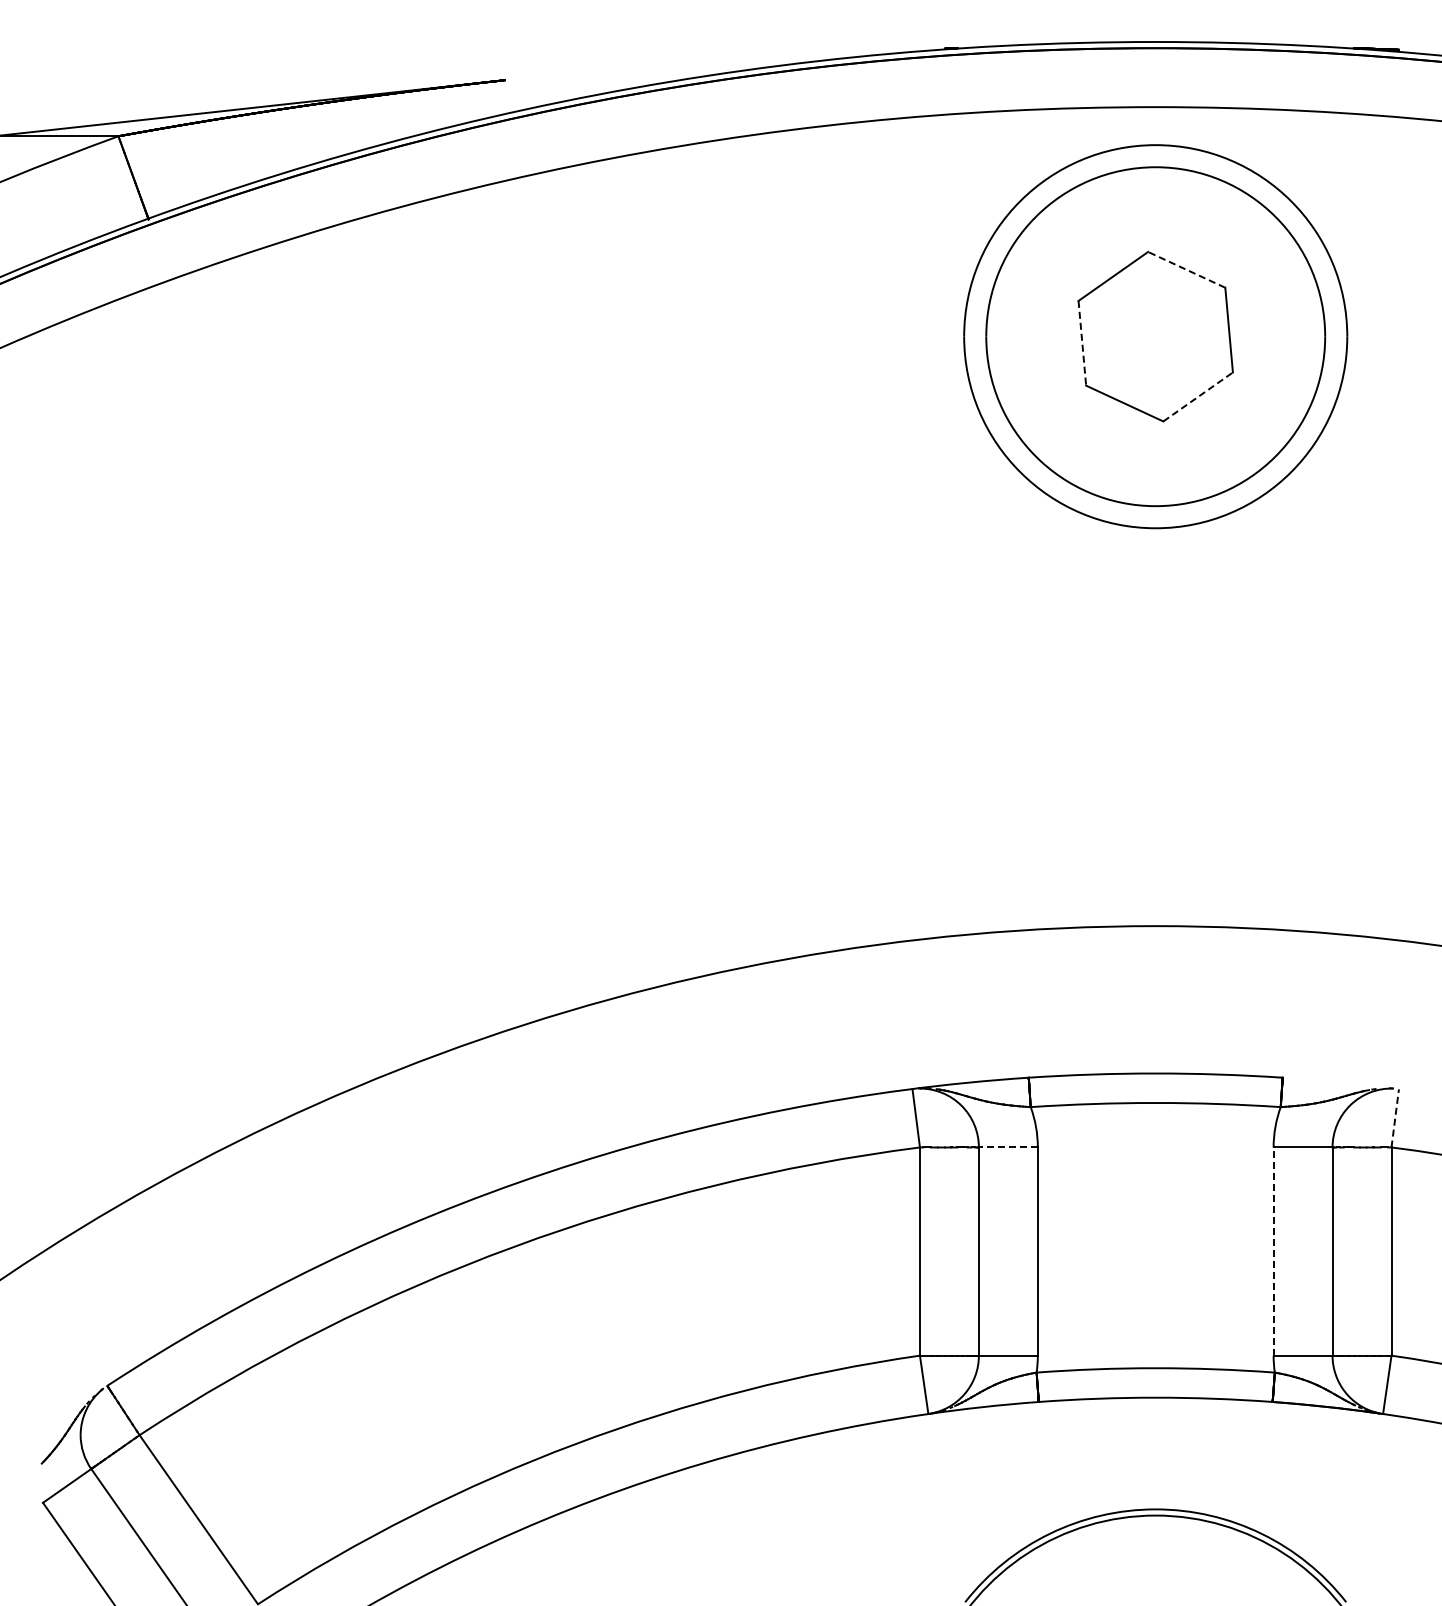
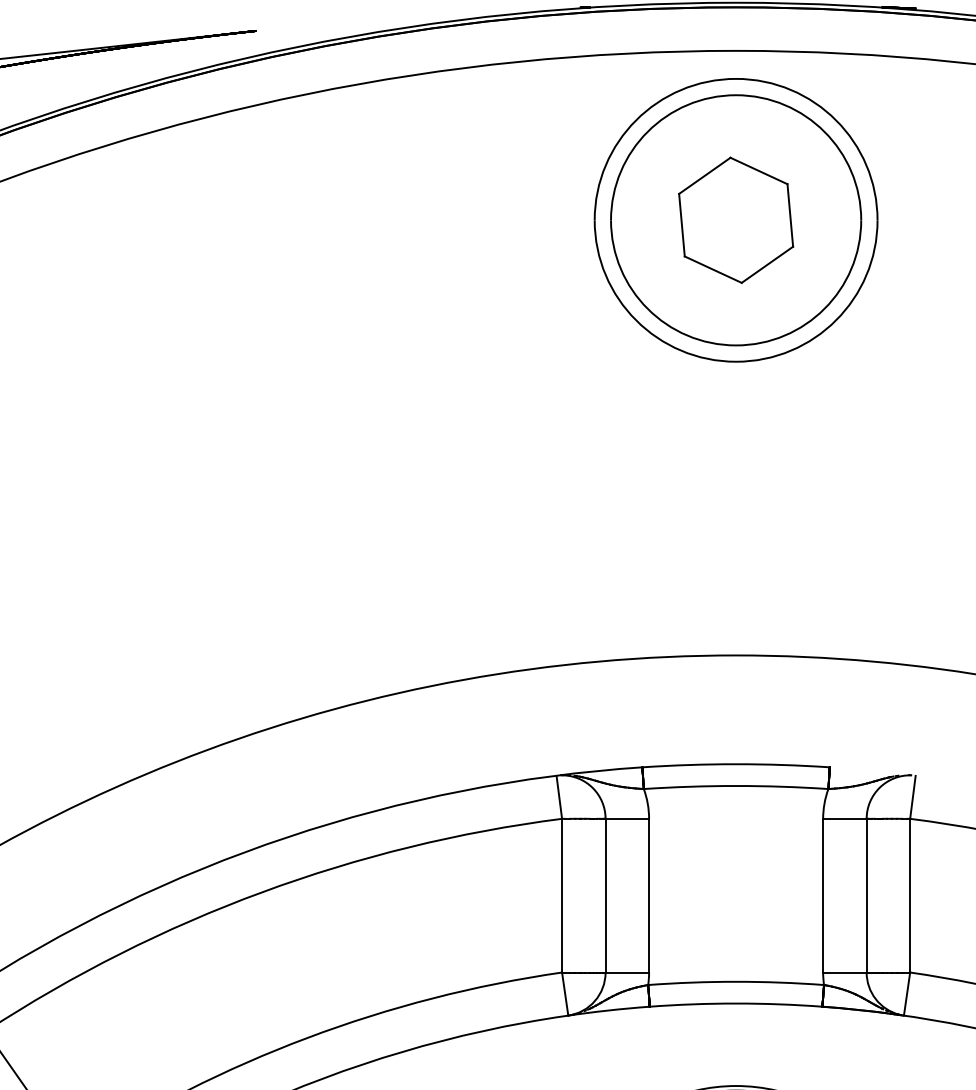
line: (1186, 269) -> (758, 170), dashed -> solid
line: (1082, 343) -> (682, 225), dashed -> solid
line: (1198, 396) -> (767, 264), dashed -> solid
line: (1395, 1117) -> (913, 796), dashed -> solid
line: (1007, 1147) -> (626, 818), dashed -> solid
line: (1273, 1251) -> (823, 895), dashed -> solid

